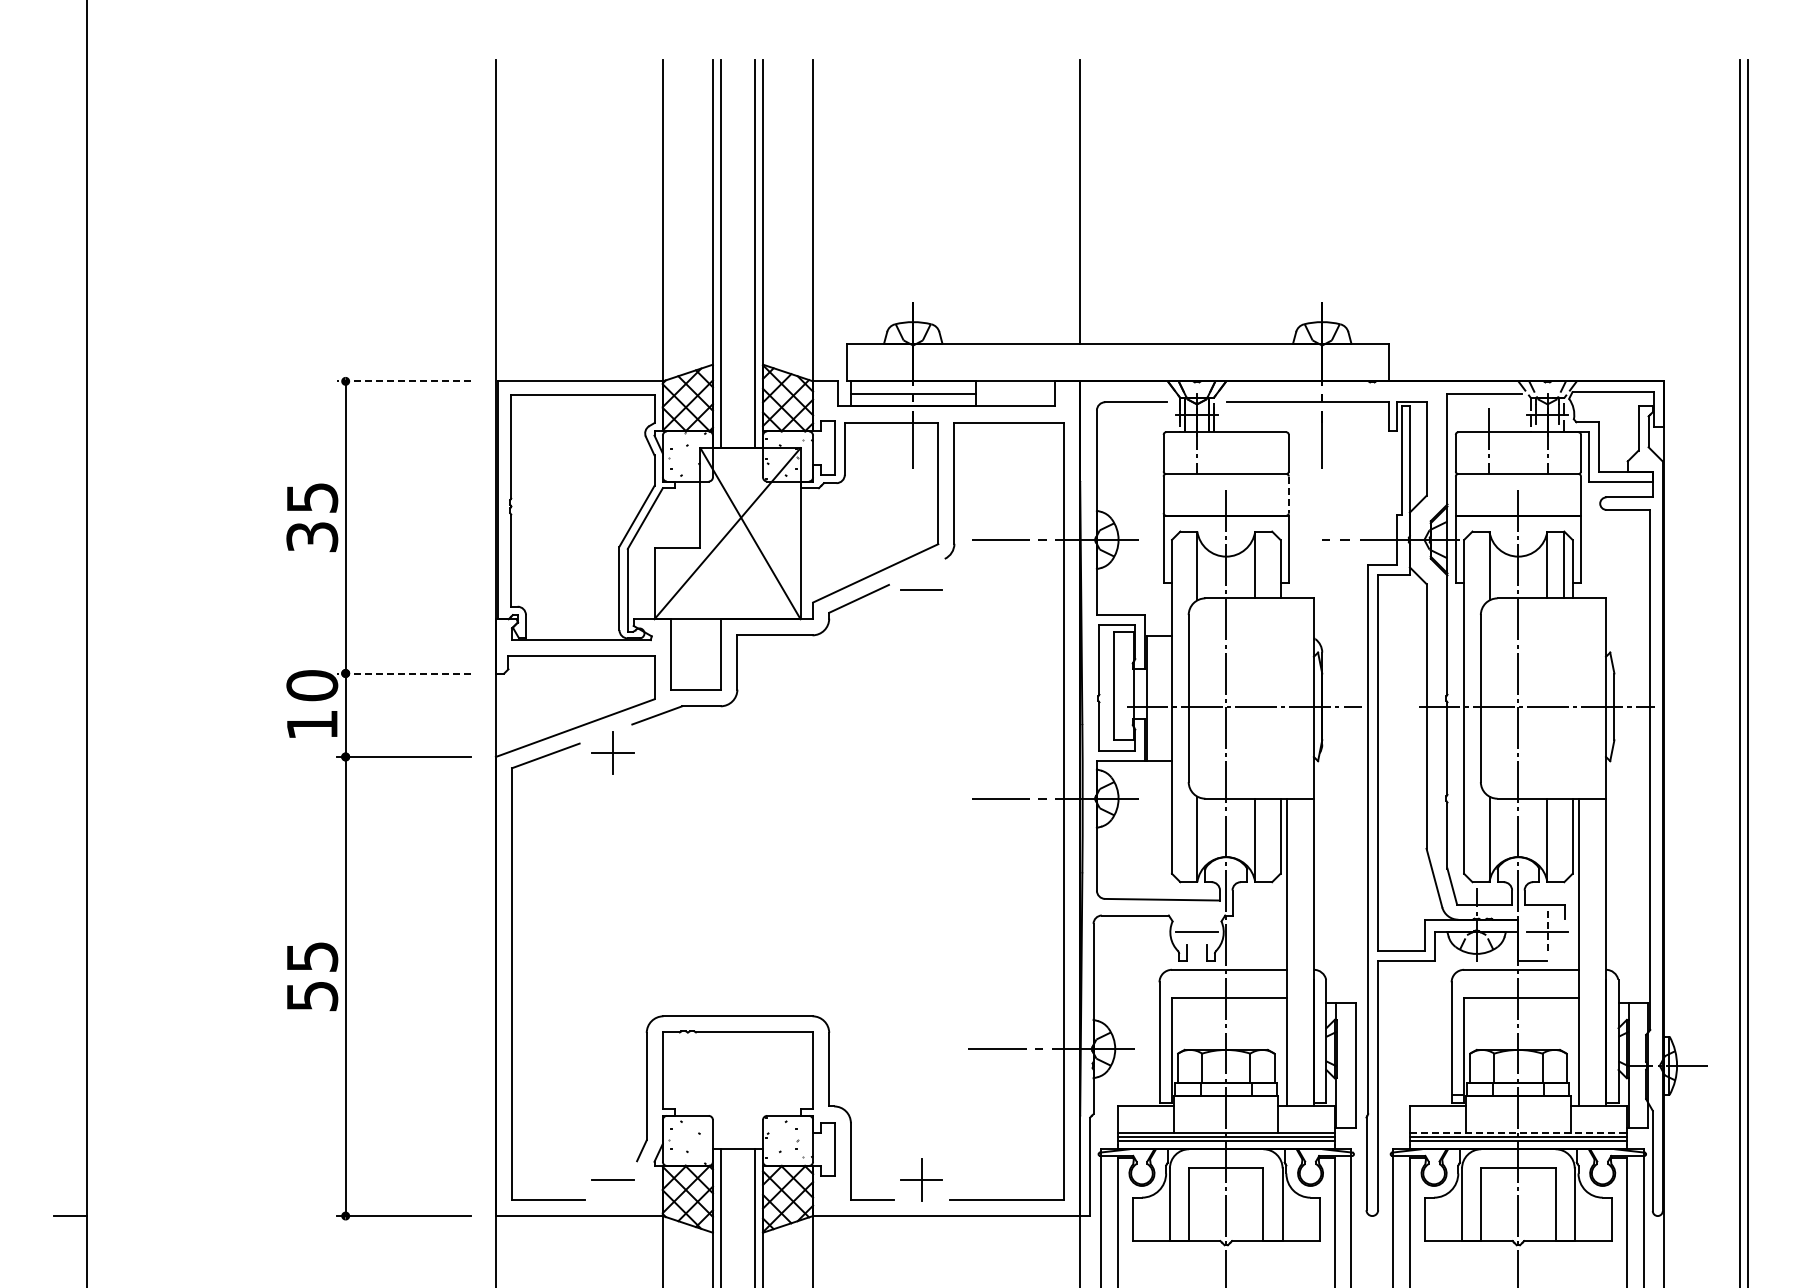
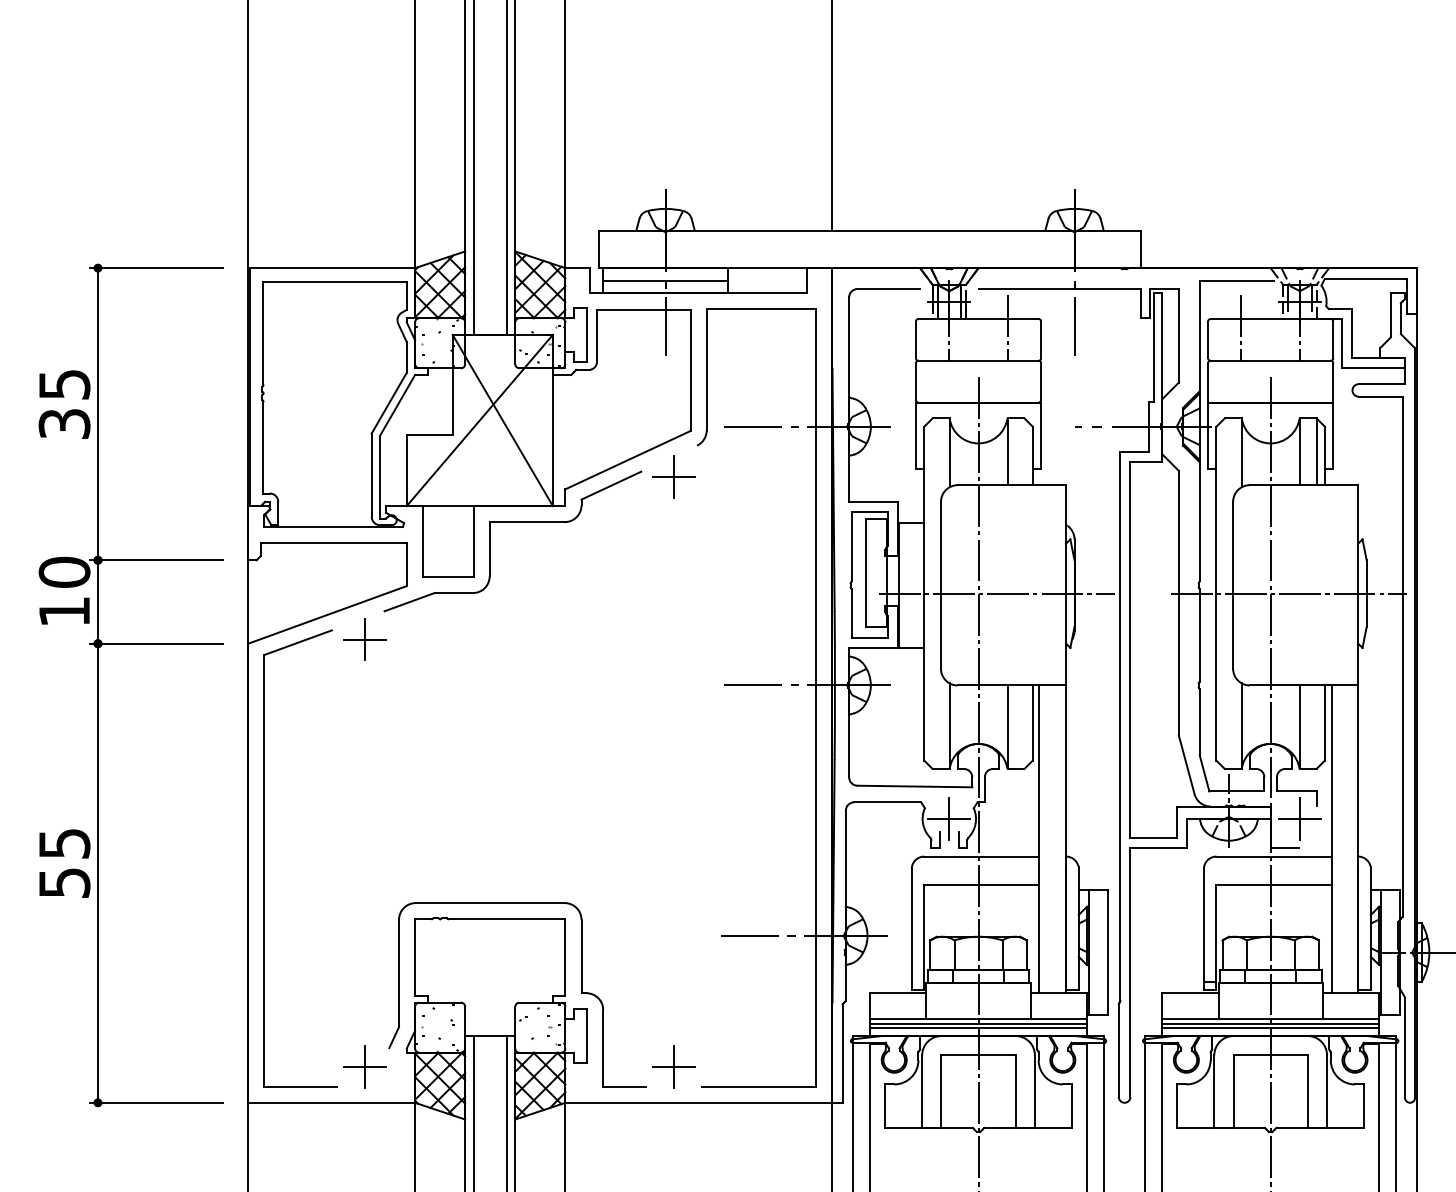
line: (404, 381) -> (156, 268), dashed -> solid
line: (1255, 441) -> (1007, 328), added
line: (1288, 495) -> (1040, 382), dashed -> solid
line: (921, 589) -> (673, 476), added
line: (404, 673) -> (156, 560), dashed -> solid
line: (1197, 932) -> (949, 819), added
line: (1547, 932) -> (1299, 819), dashed -> solid
line: (1518, 1132) -> (1270, 1019), dashed -> solid
line: (612, 1180) -> (364, 1067), added

